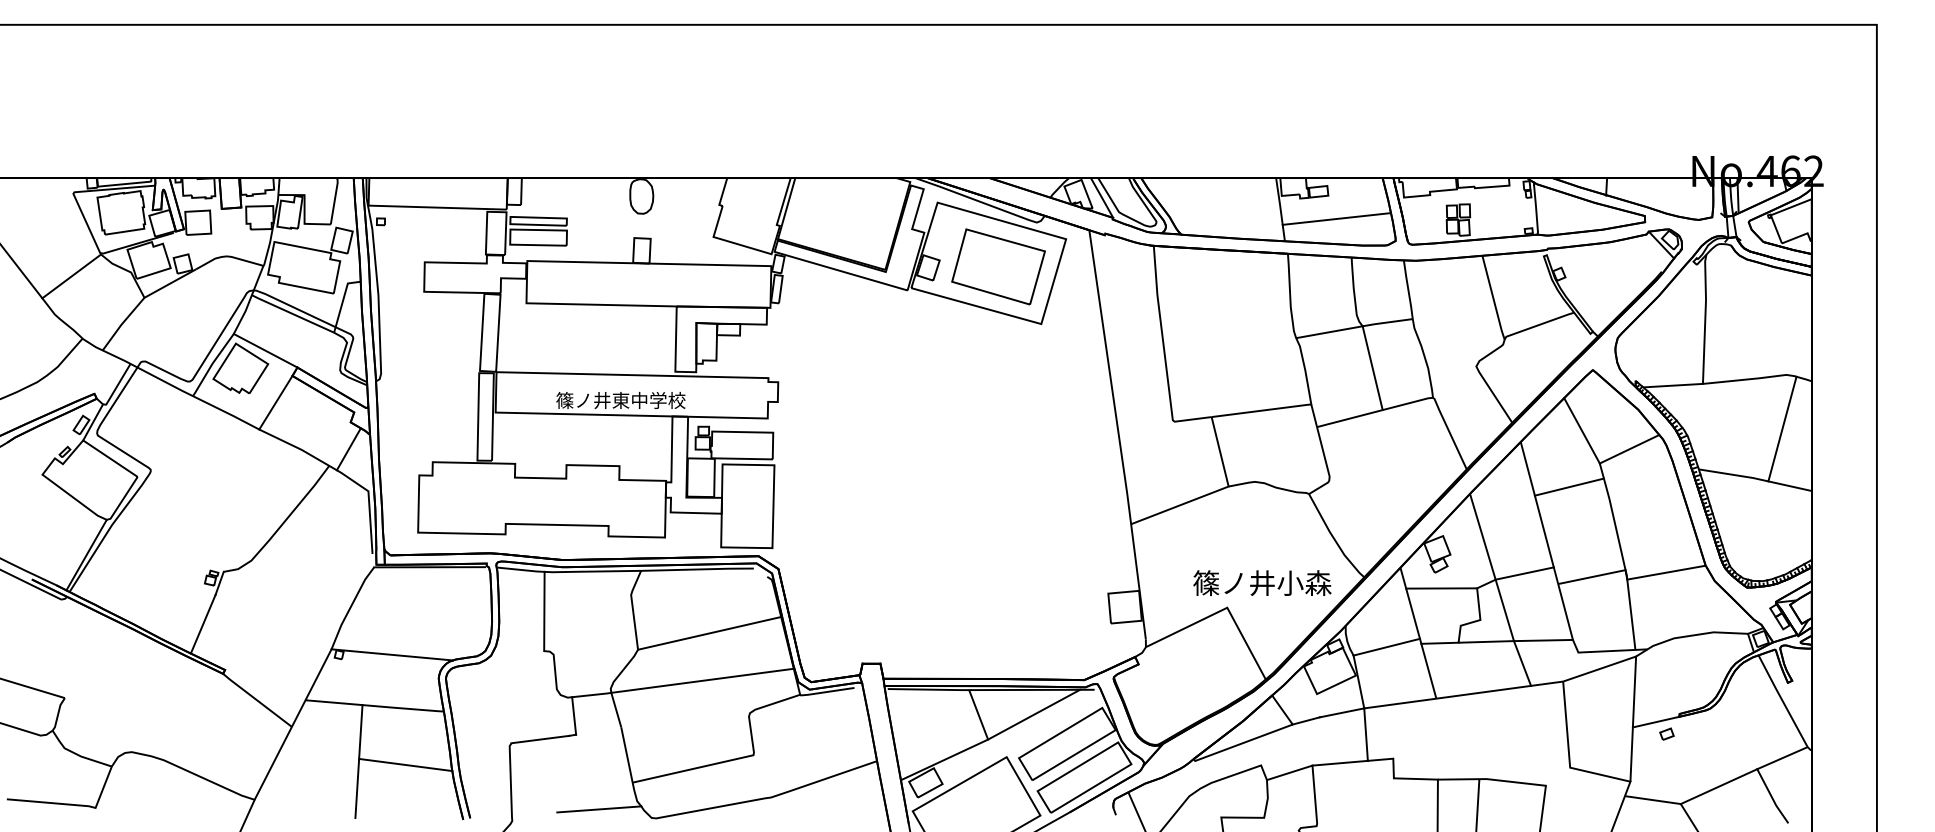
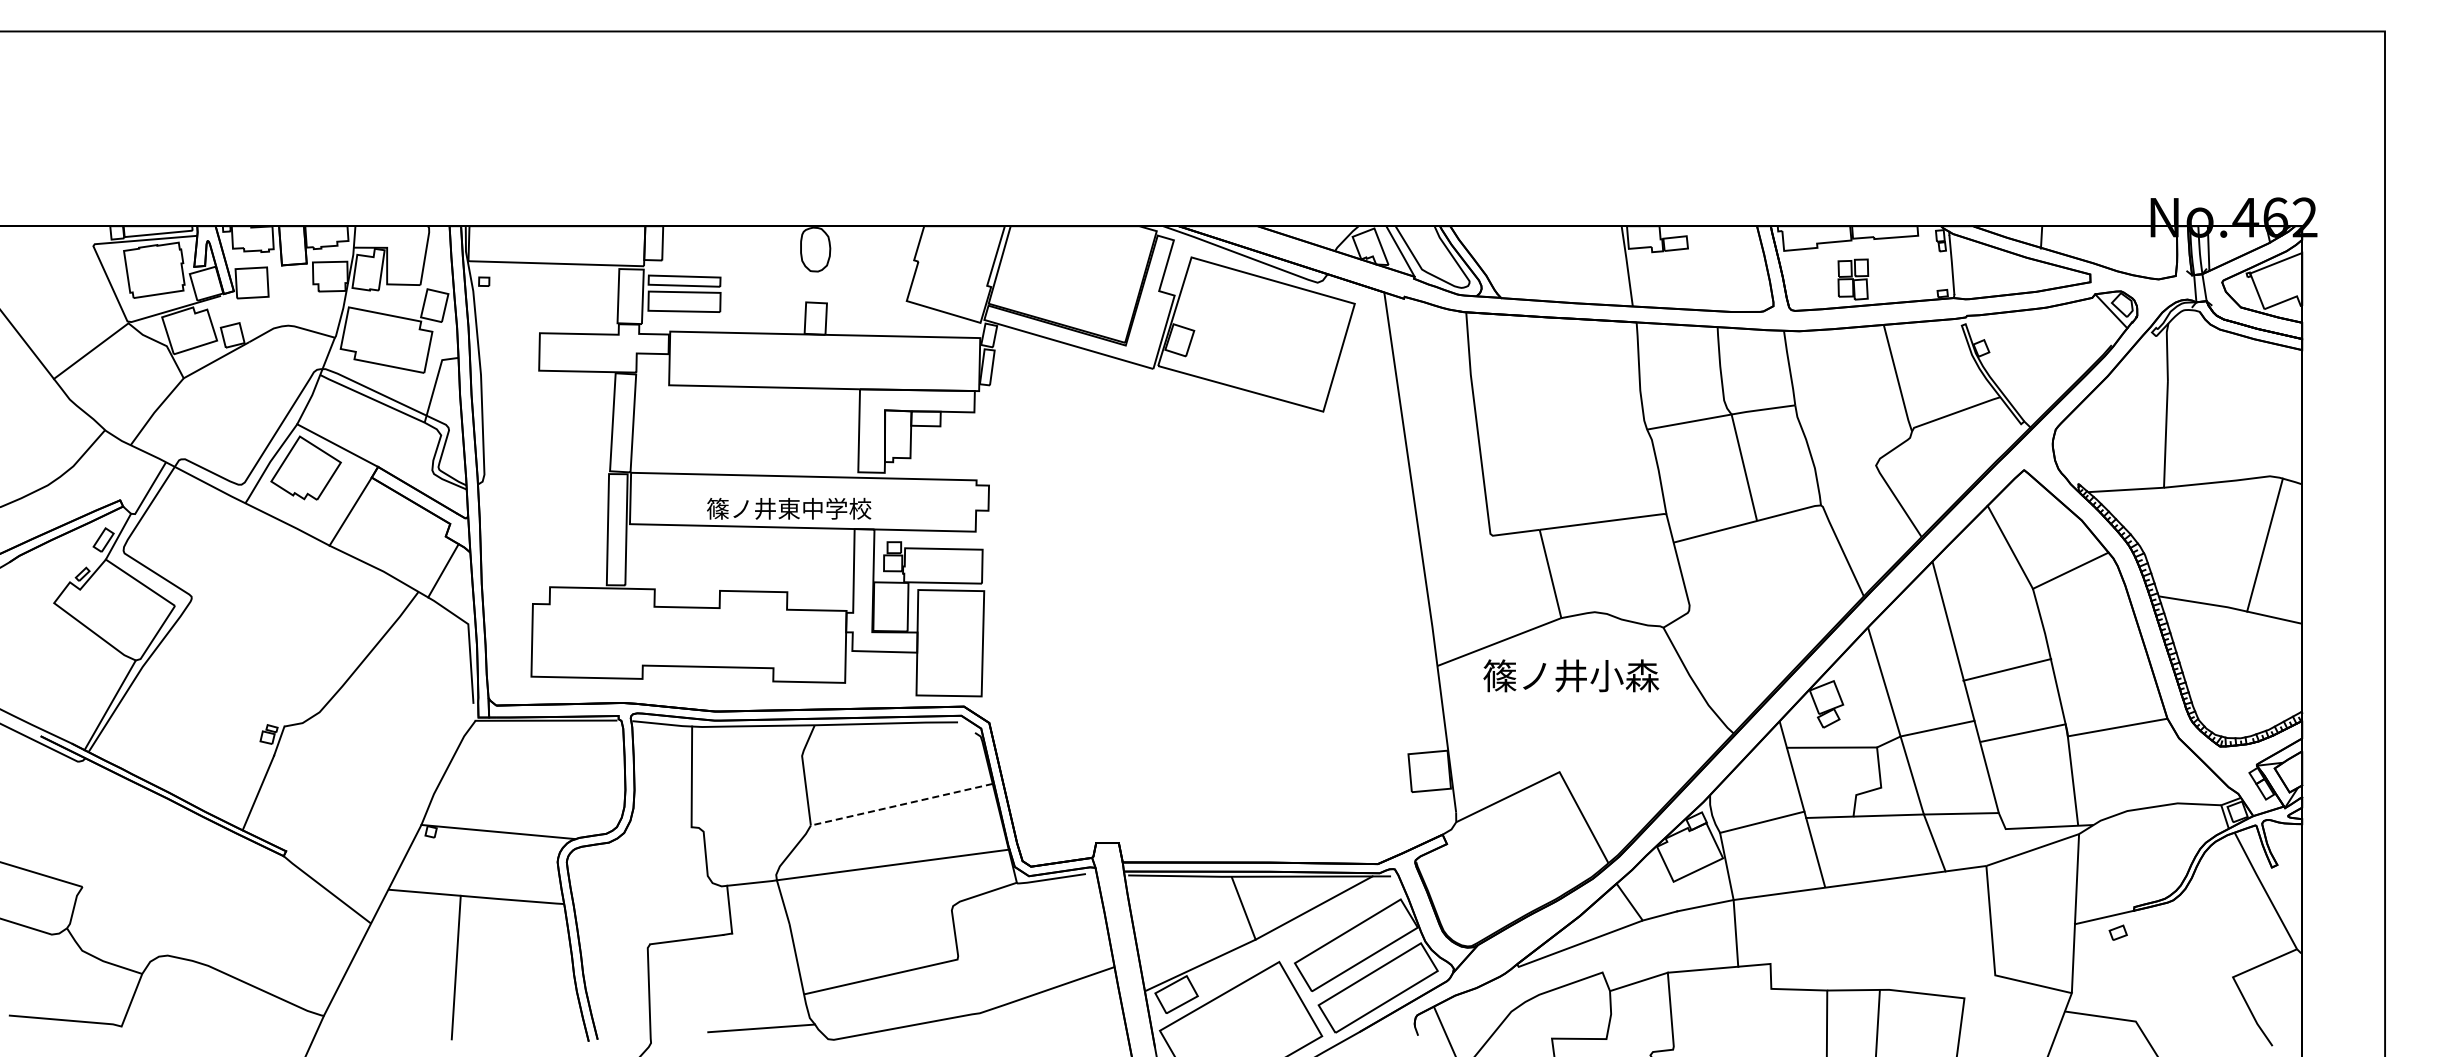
line: (1336, 218) -> (1698, 277), removed
part: (998, 266) -> (1268, 338), removed
line: (1569, 486) -> (2007, 669), moved
text: (1262, 582) -> (1571, 675), moved
line: (709, 633) -> (901, 804), solid -> dashed
line: (405, 764) -> (515, 971), removed
line: (1719, 786) -> (2184, 999), removed

